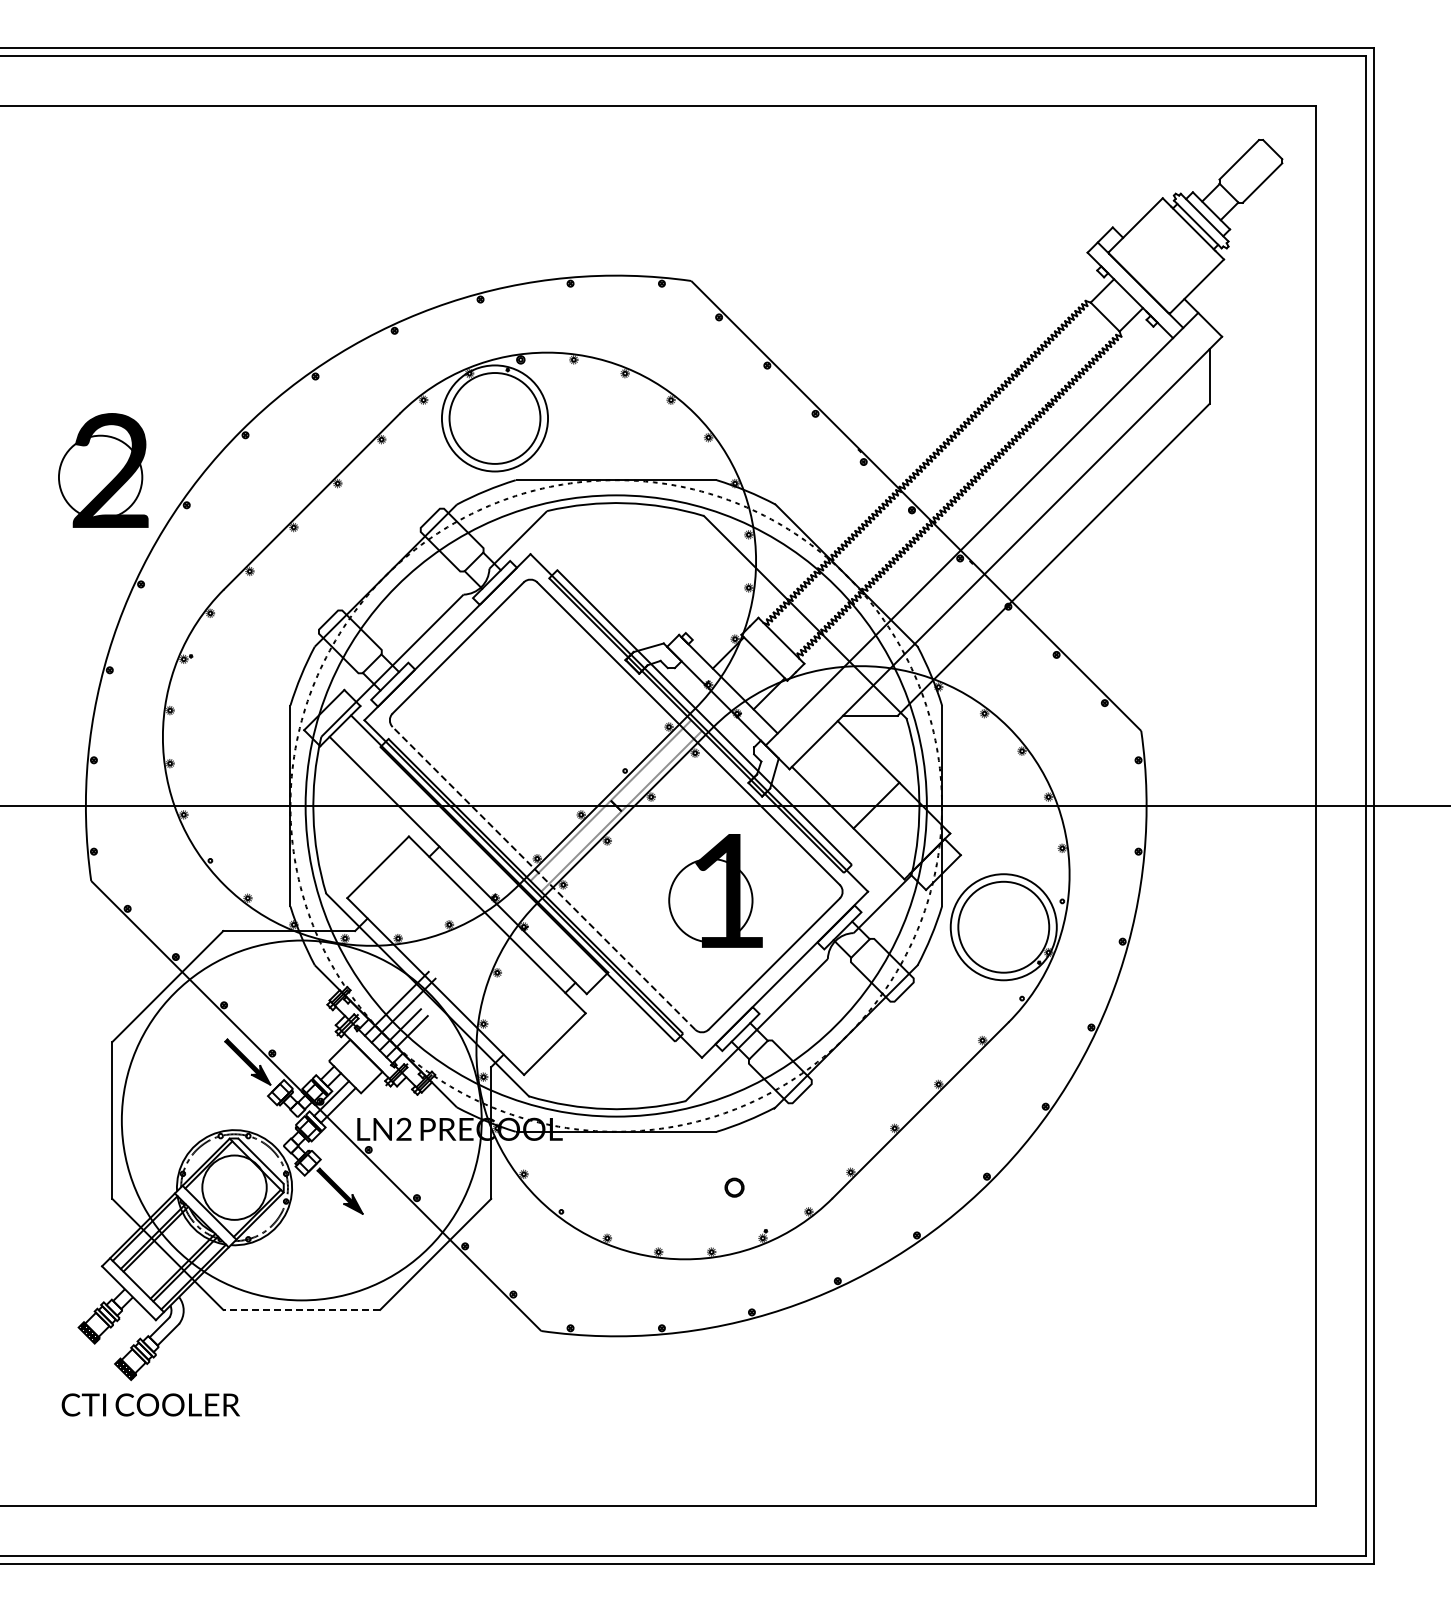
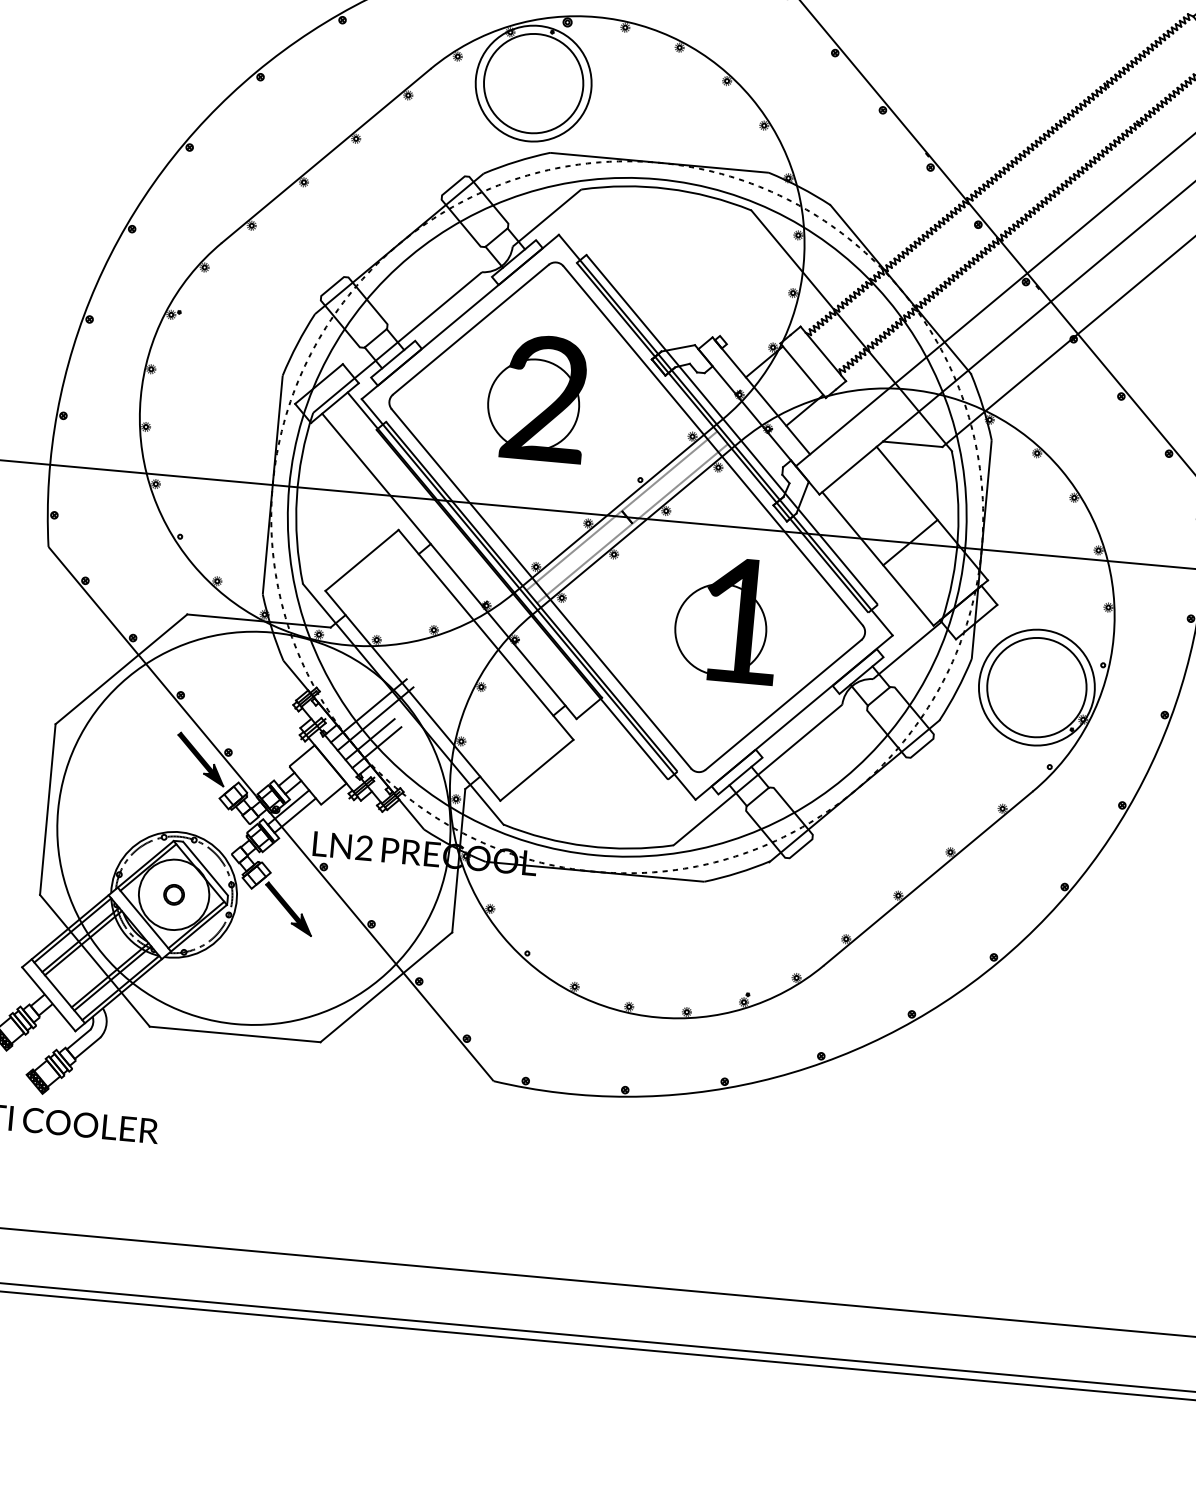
part: (103, 470) -> (537, 397), moved
line: (543, 878) -> (540, 588), dashed -> solid
circle: (734, 1187) -> (174, 894), moved
line: (301, 1309) -> (234, 1034), dashed -> solid

